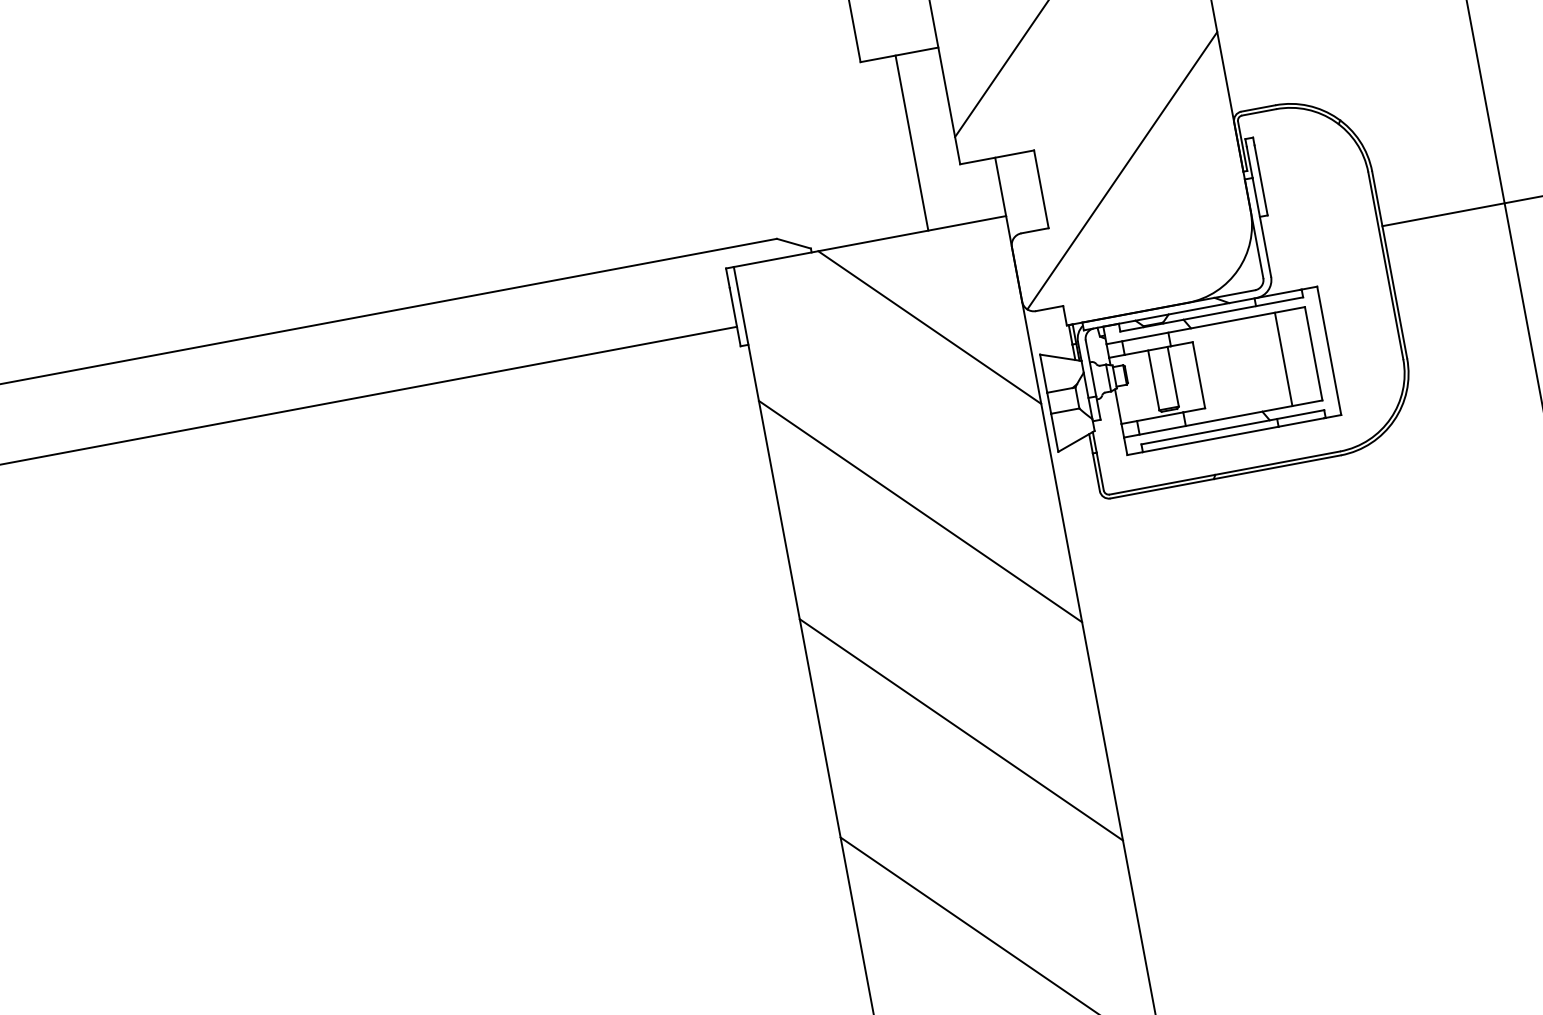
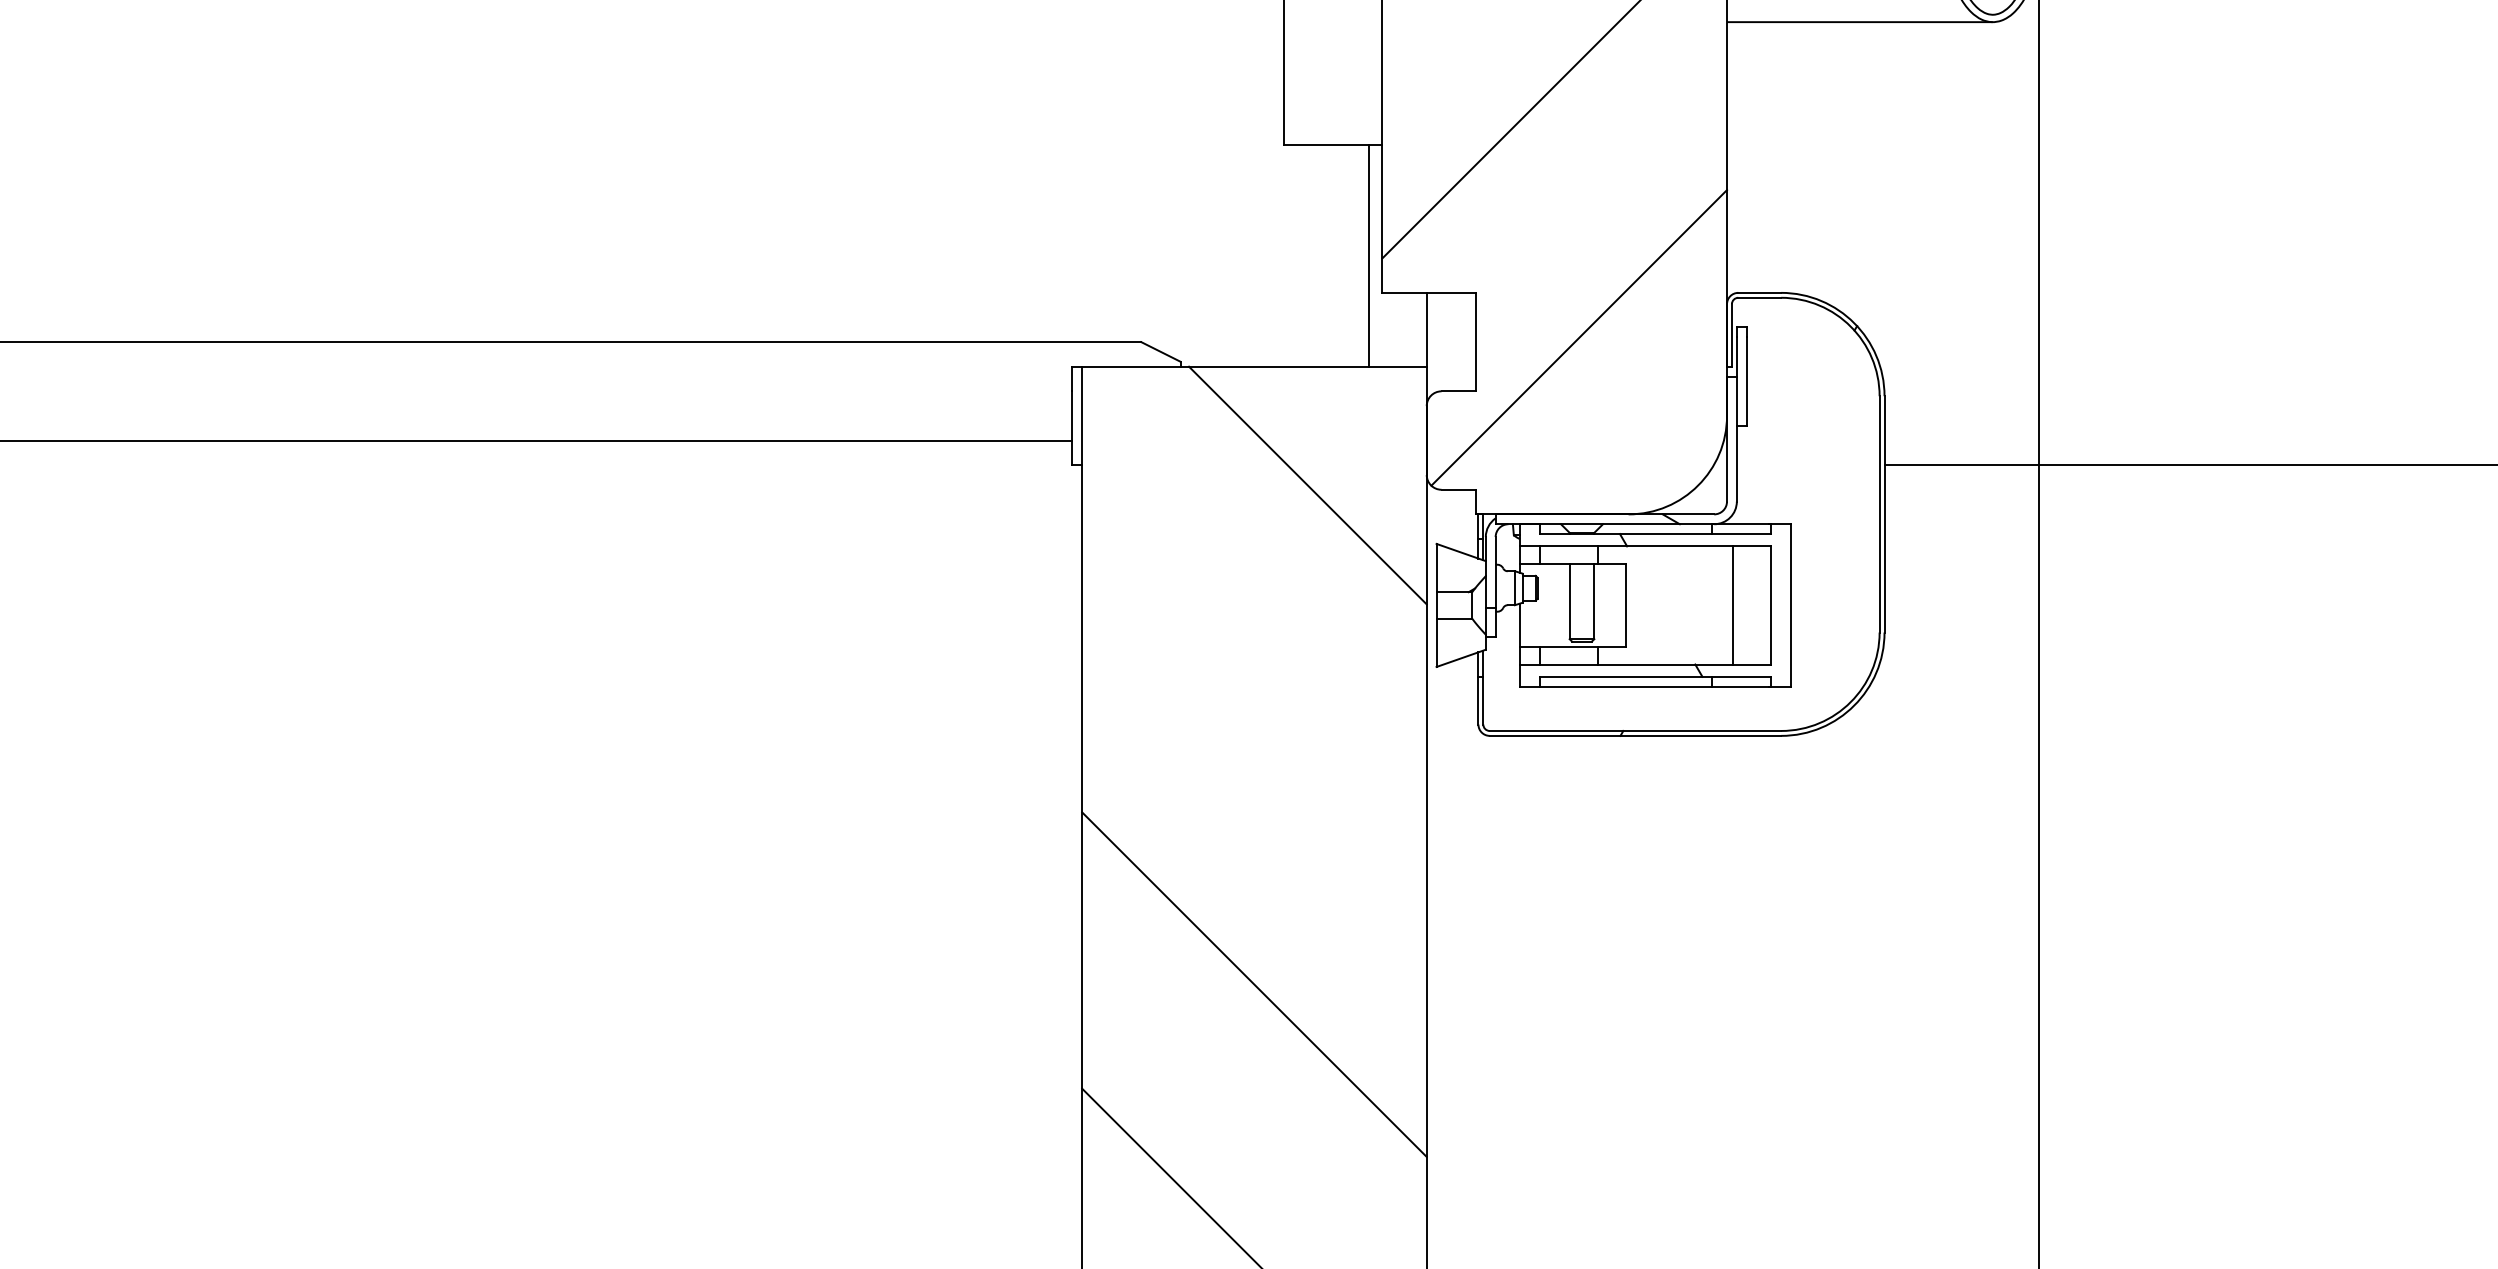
line: (912, 142) -> (1369, 255), moved
line: (920, 511) -> (1254, 708), removed

